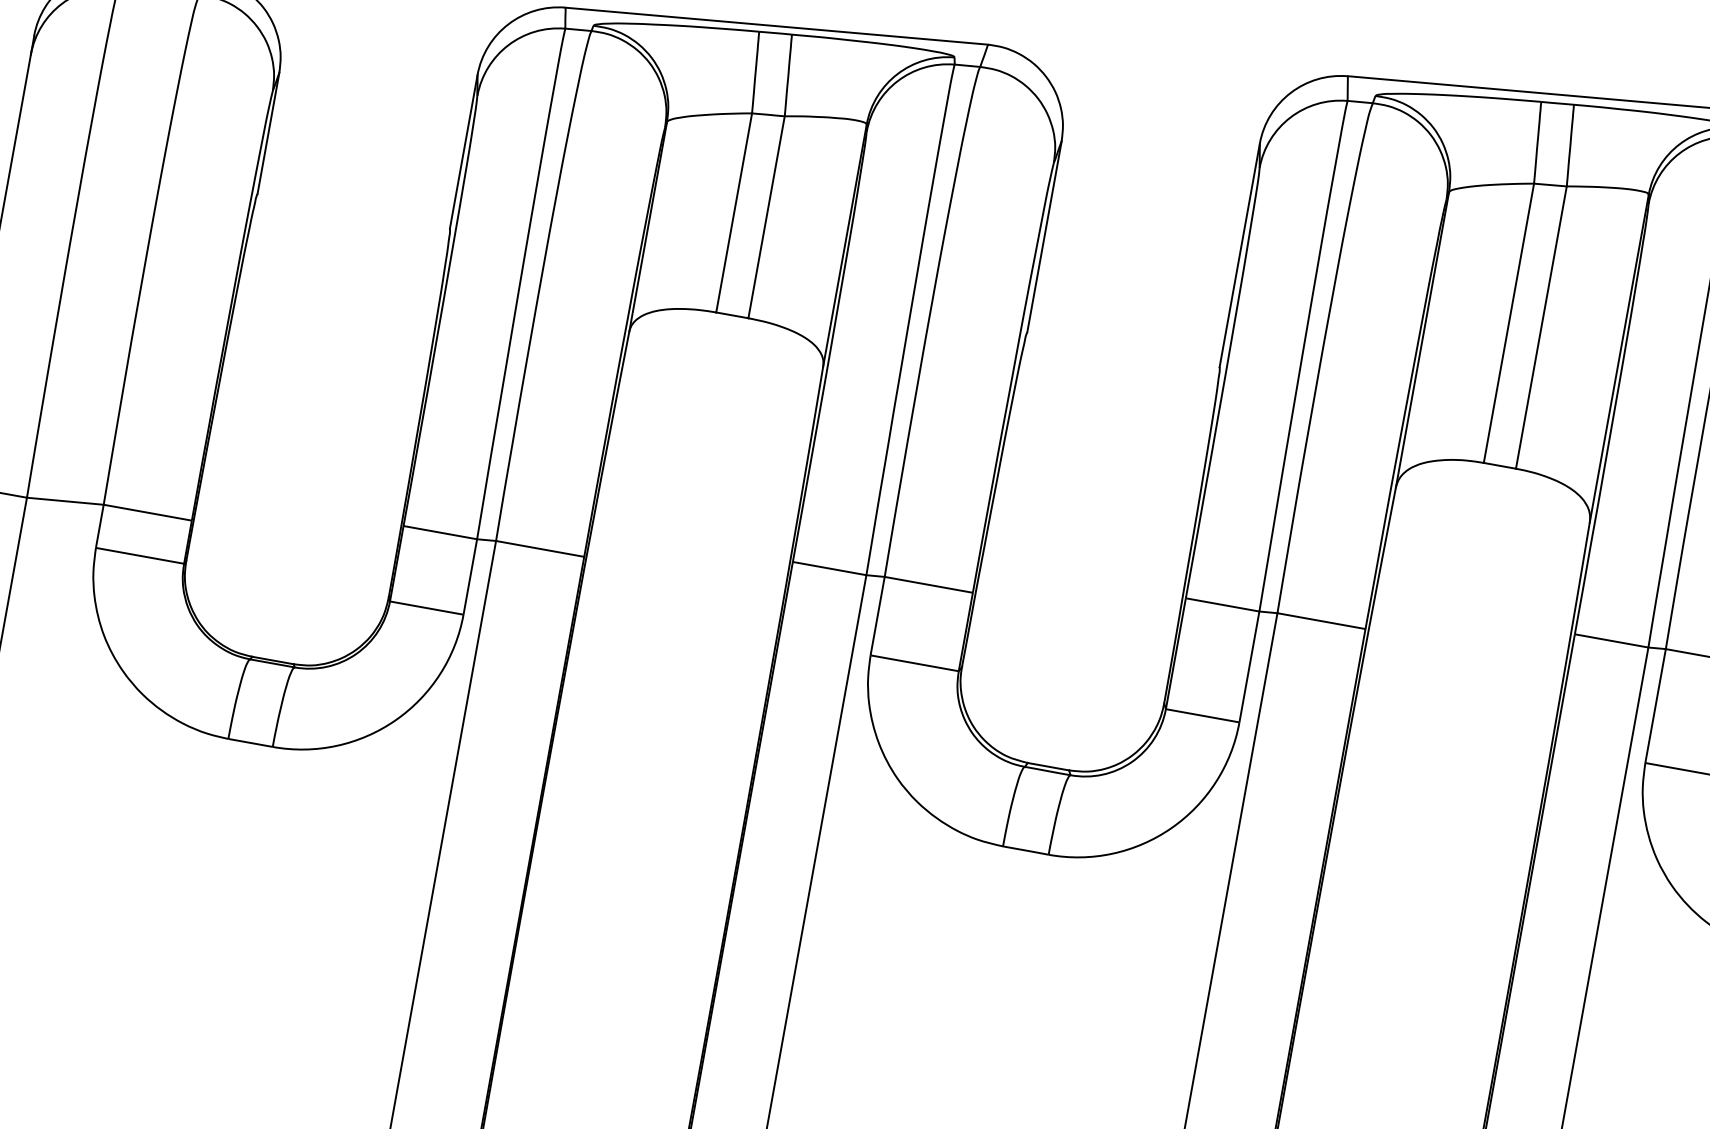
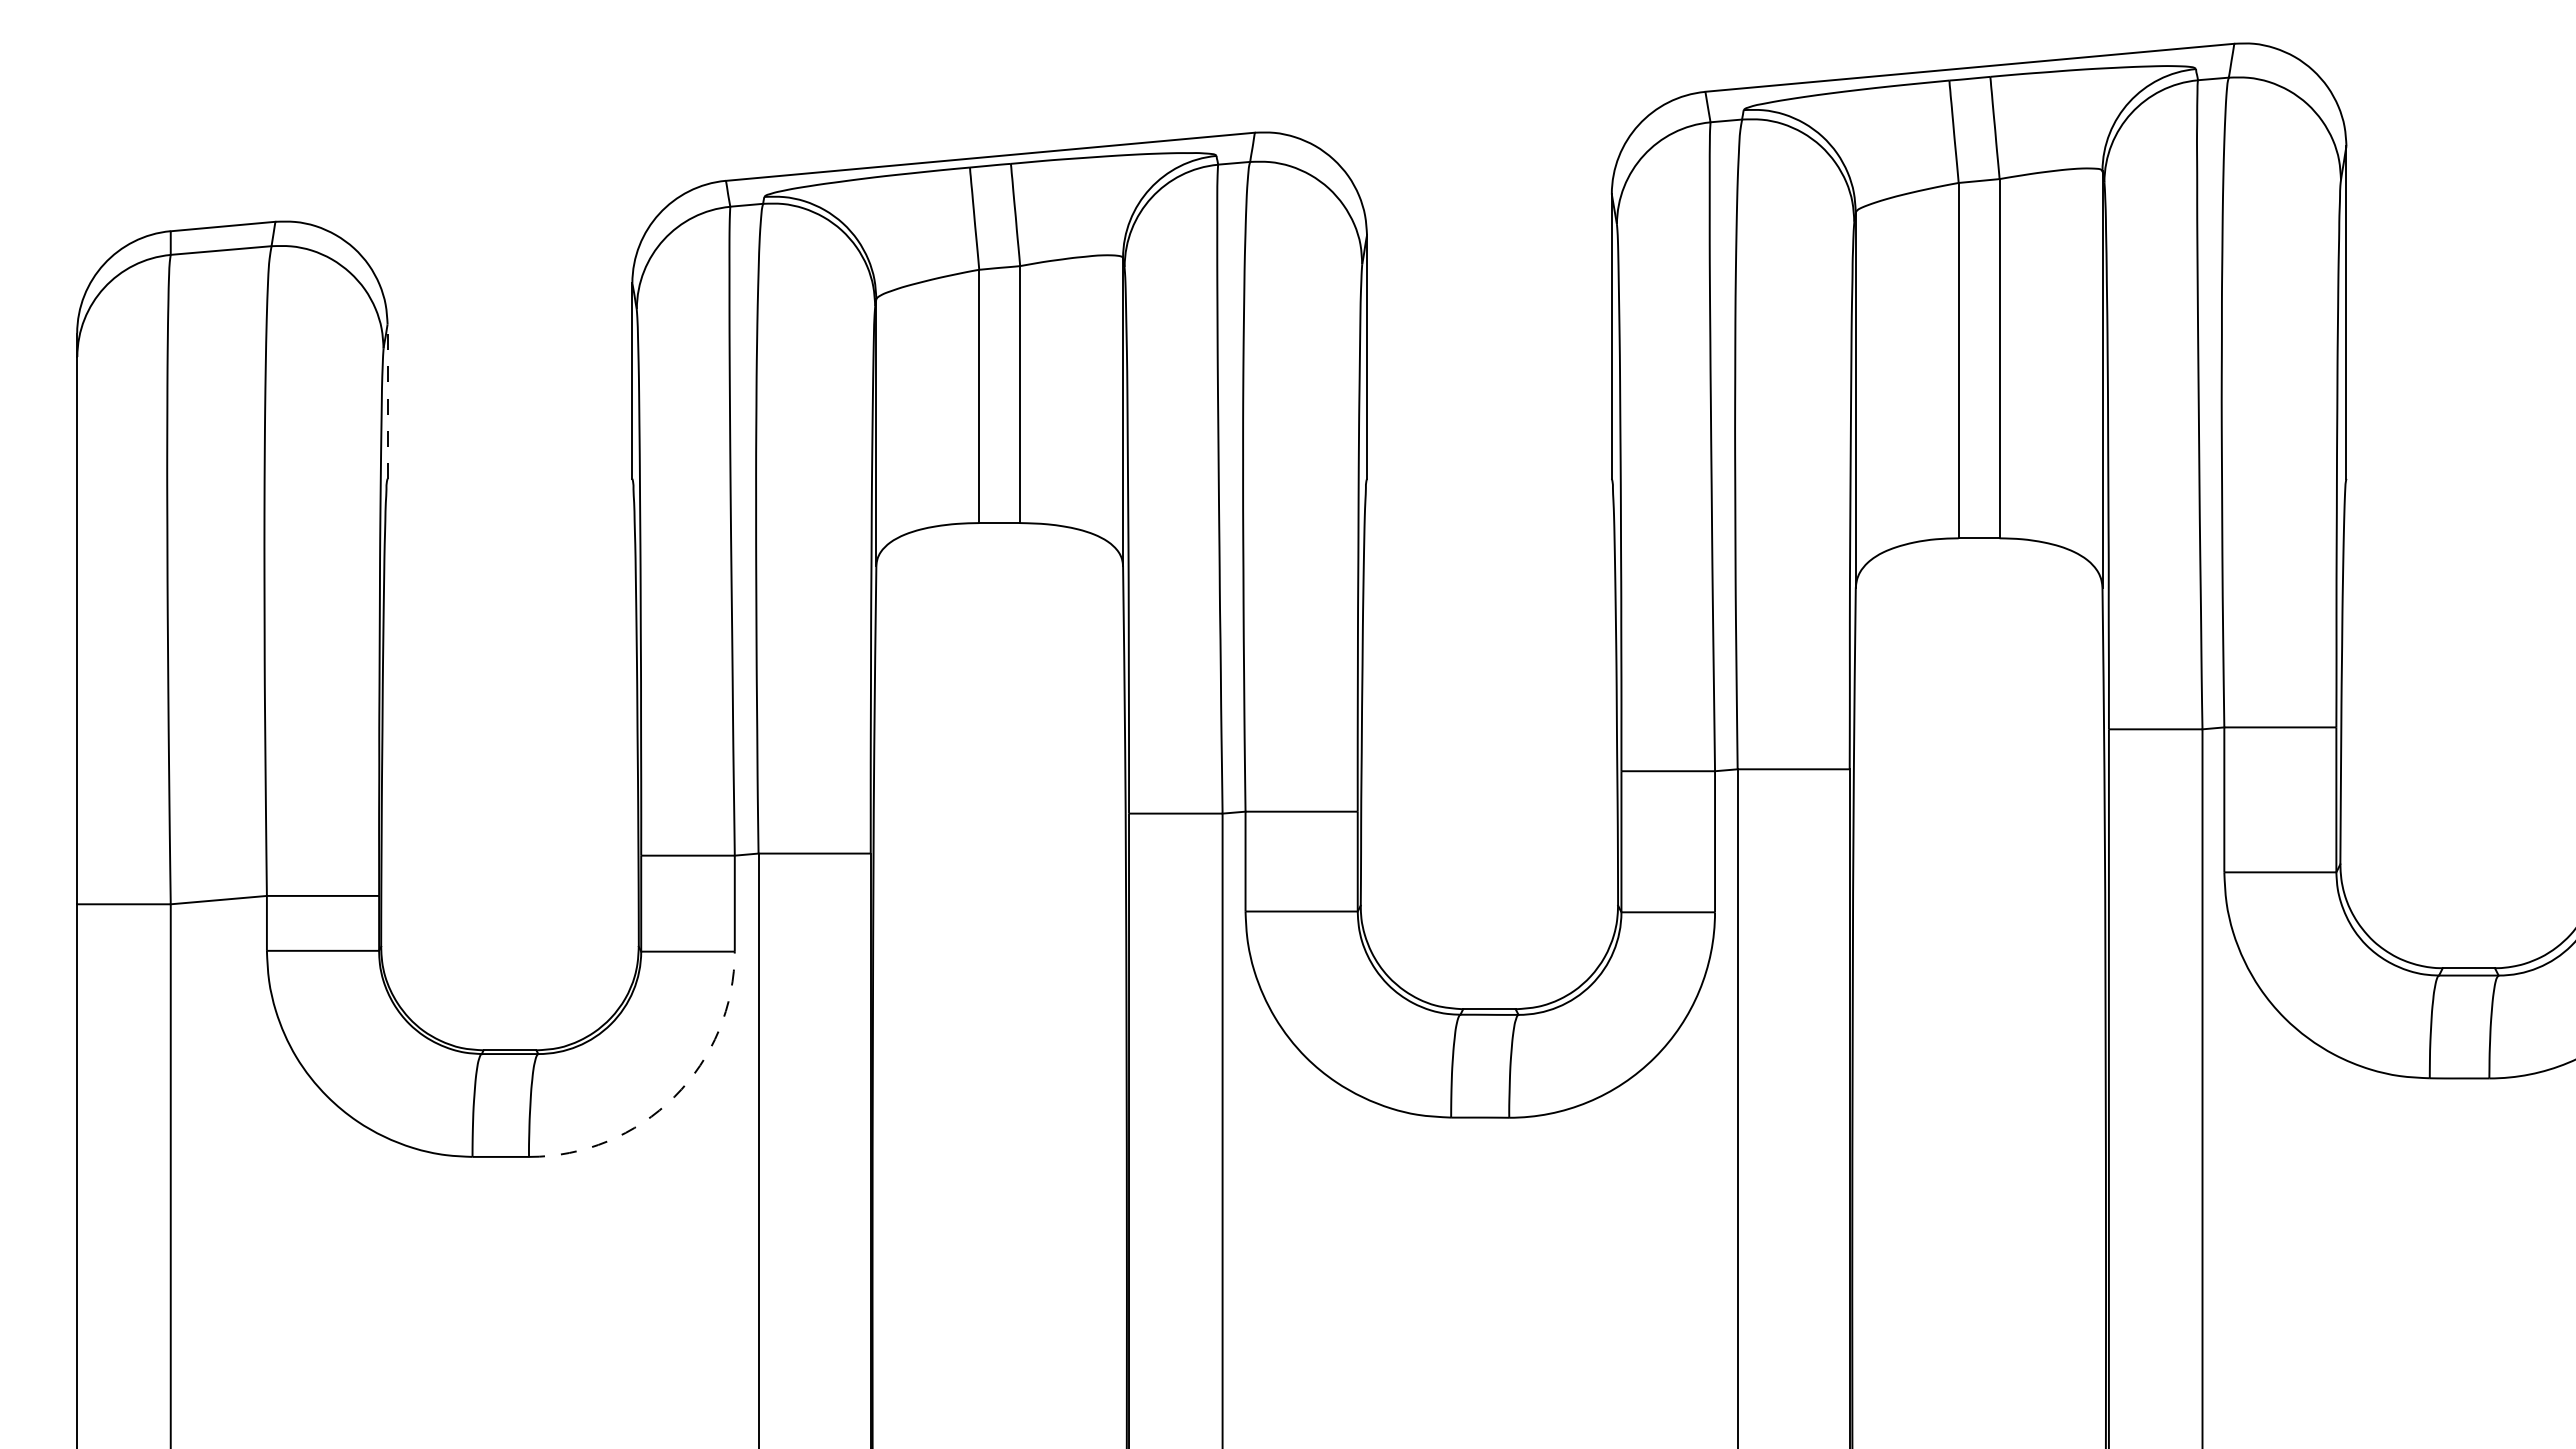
line: (268, 133) -> (387, 401), solid -> dashed
arc: (395, 720) -> (674, 1096), solid -> dashed

